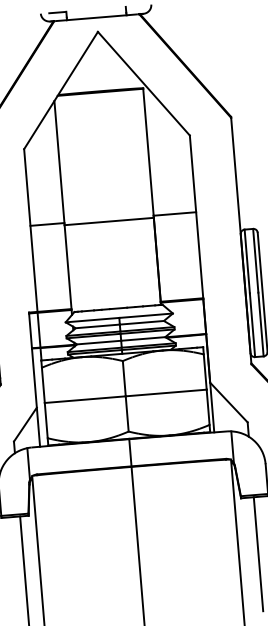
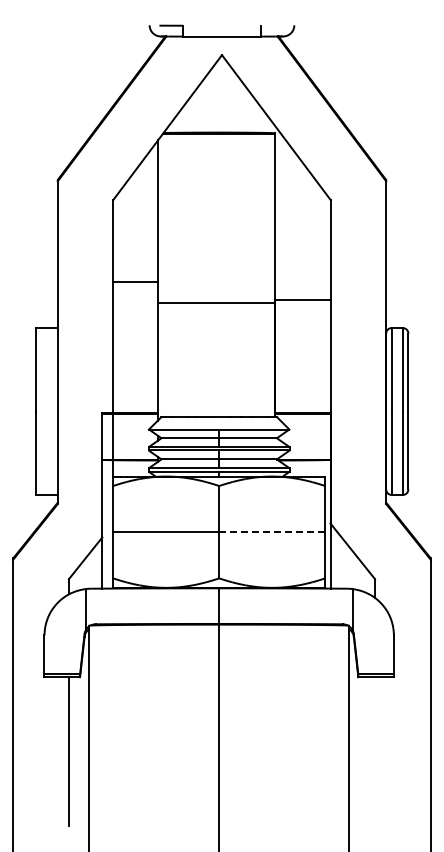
line: (47, 224) -> (135, 282), moved
line: (166, 393) -> (272, 532), solid -> dashed
line: (258, 553) -> (375, 751), removed

